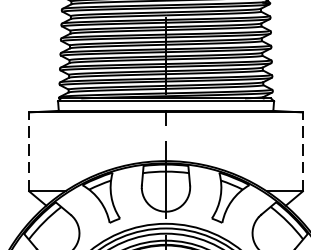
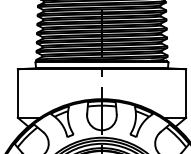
line: (28, 151) -> (17, 93), dashed -> solid
line: (303, 151) -> (186, 93), dashed -> solid

